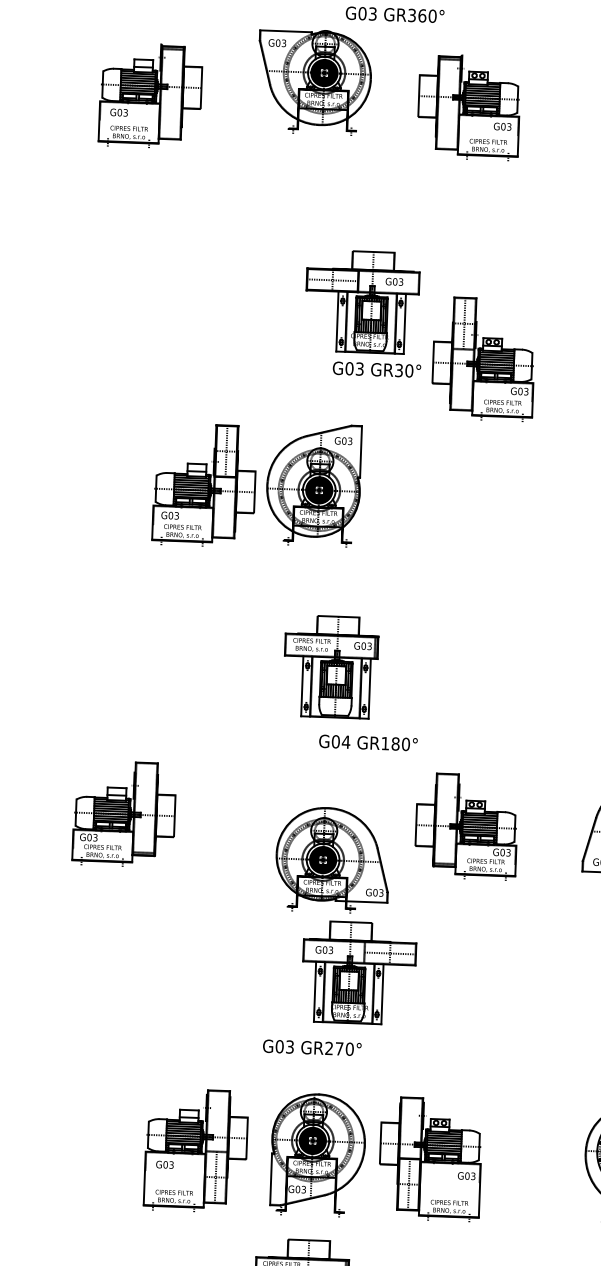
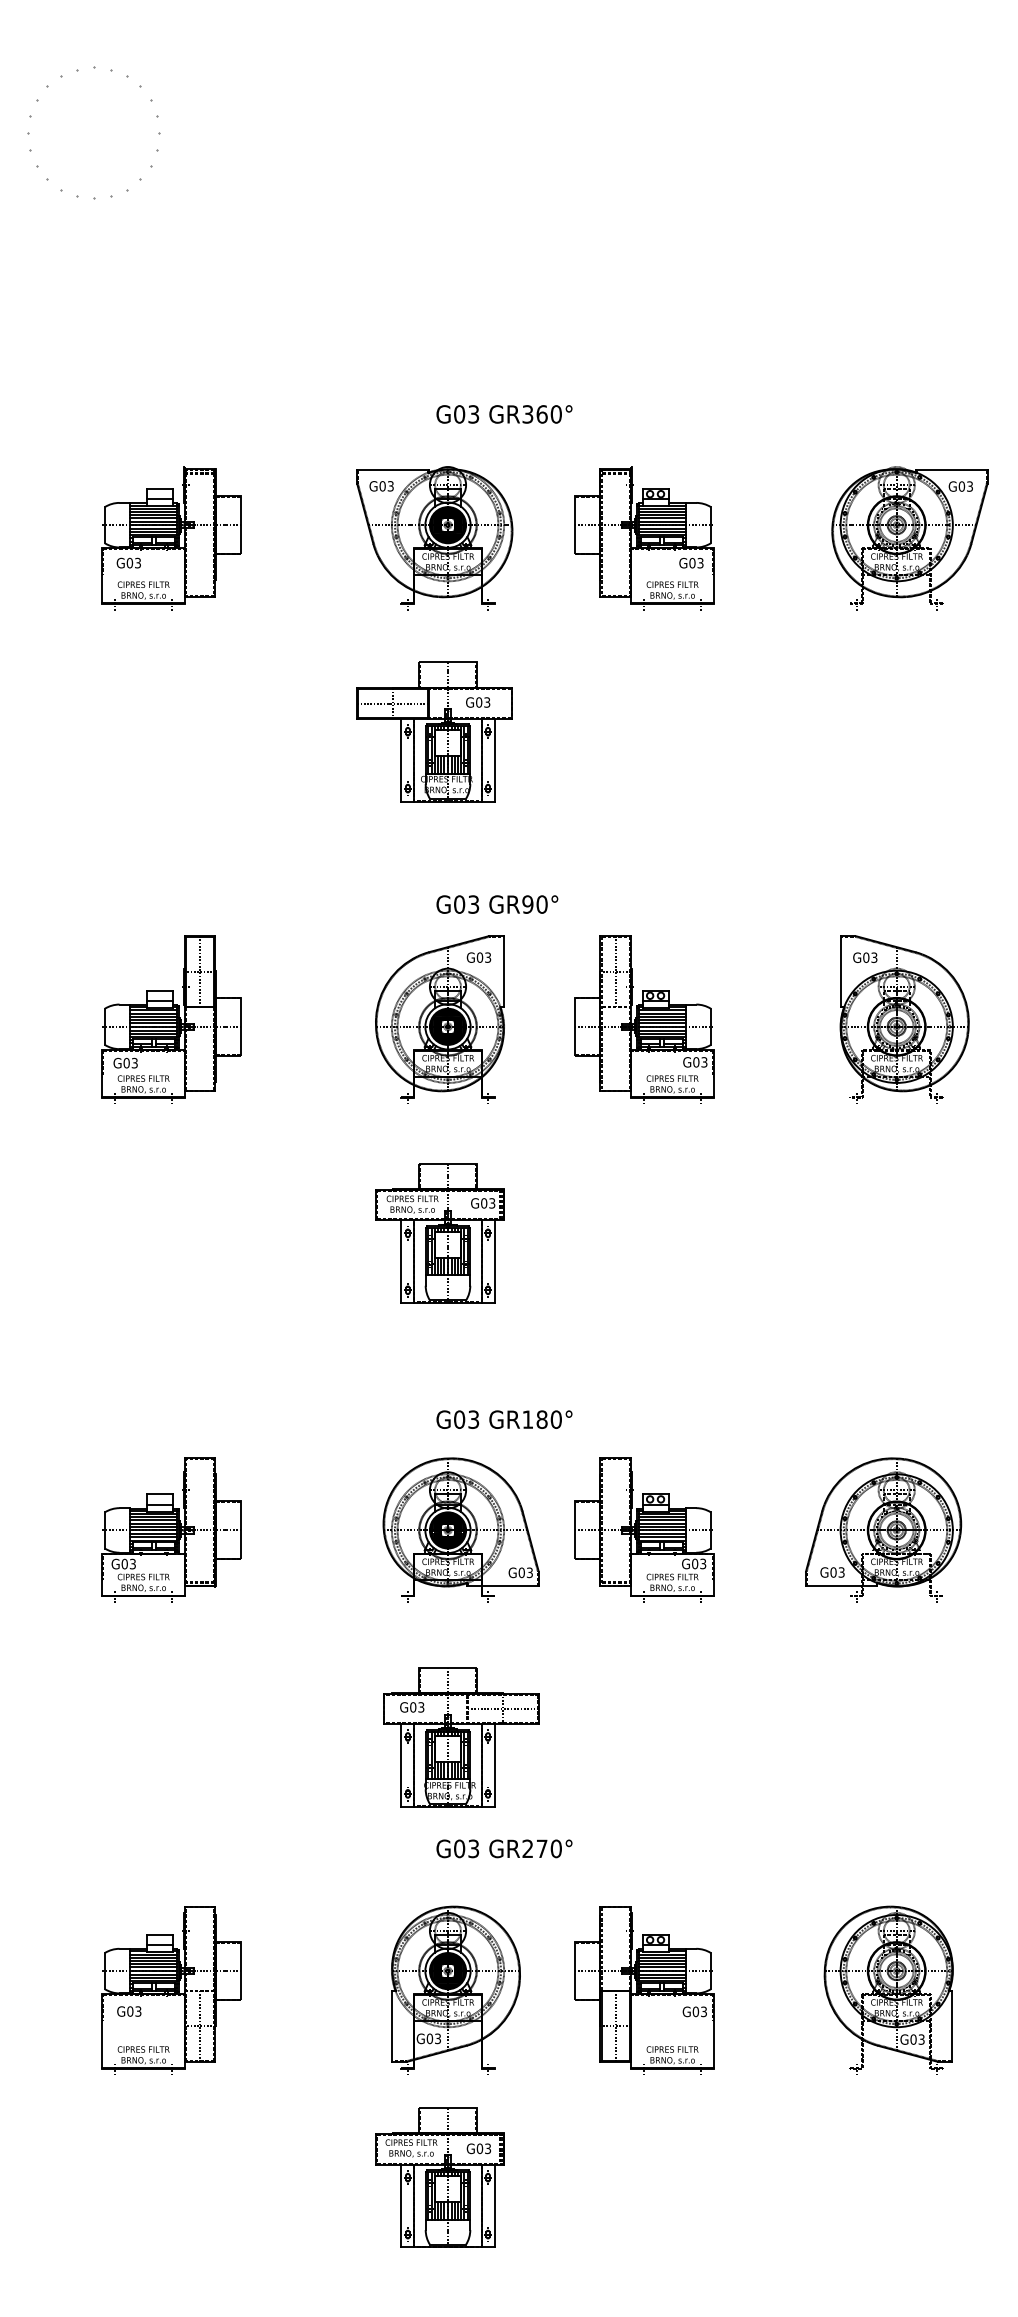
part: (314, 82) -> (434, 538), moved
part: (469, 107) -> (644, 538), moved
part: (362, 301) -> (434, 731), moved
part: (484, 359) -> (644, 1019), moved
text: (398, 370) -> (527, 904), GR30° -> GR90°
part: (313, 484) -> (439, 1019), moved
part: (204, 485) -> (171, 1019), moved
part: (330, 666) -> (439, 1233), moved
text: (345, 742) -> (473, 1419), G04 -> G03
part: (332, 859) -> (460, 1529), moved
part: (359, 973) -> (461, 1737), moved
text: (312, 1047) -> (504, 1848), moved
part: (196, 1150) -> (171, 1990), moved
part: (430, 1159) -> (644, 1990), moved

